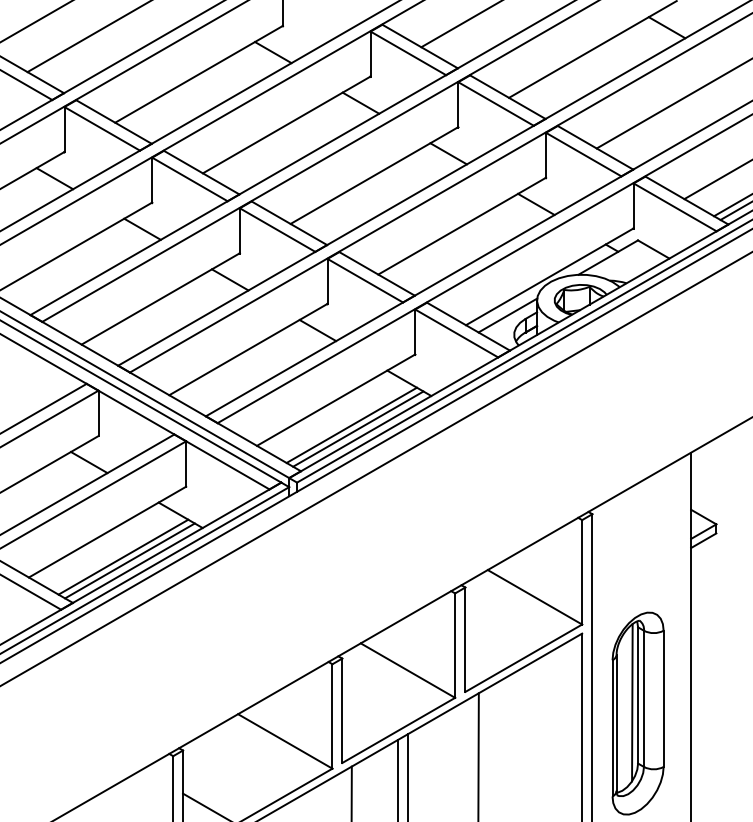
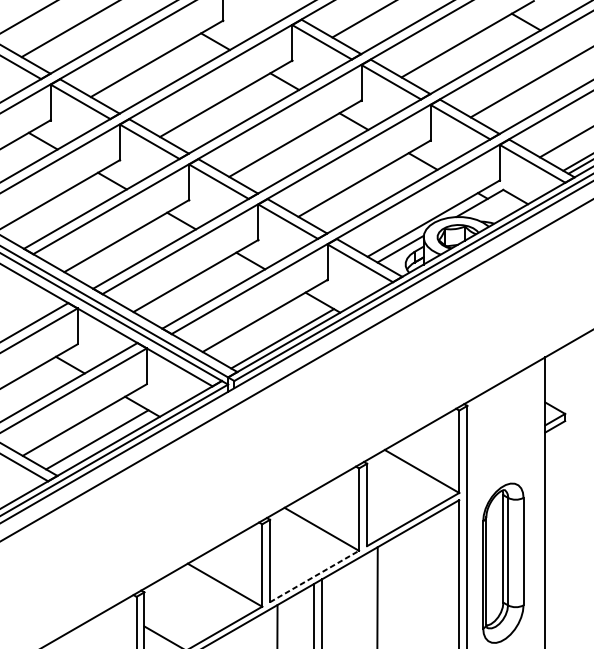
line: (351, 424) -> (277, 335), removed
line: (129, 560) -> (102, 442), removed
line: (632, 702) -> (498, 554), removed
line: (399, 730) -> (315, 576), solid -> dashed

